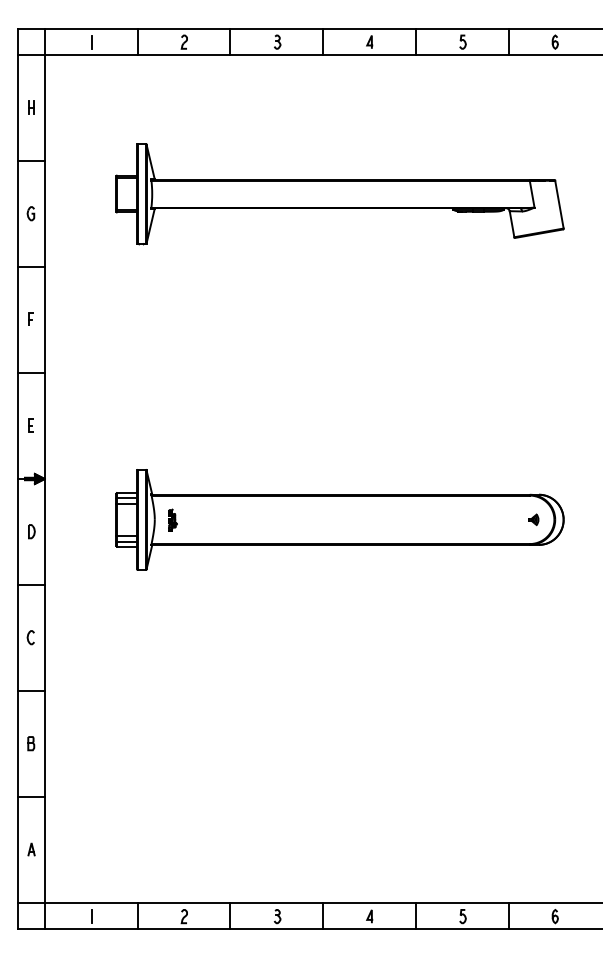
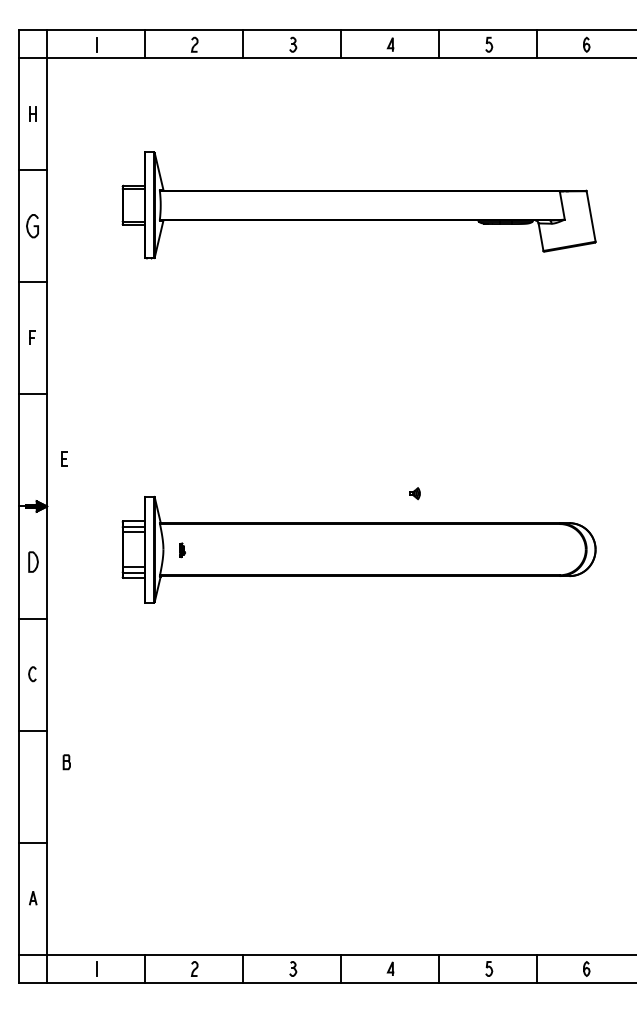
part: (30, 213) -> (32, 225), size x1.6
part: (30, 425) -> (64, 458), moved
part: (533, 519) -> (414, 493), moved
part: (172, 520) -> (182, 550), size x0.6
part: (31, 531) -> (33, 562), size x1.4
part: (30, 743) -> (66, 762), moved

